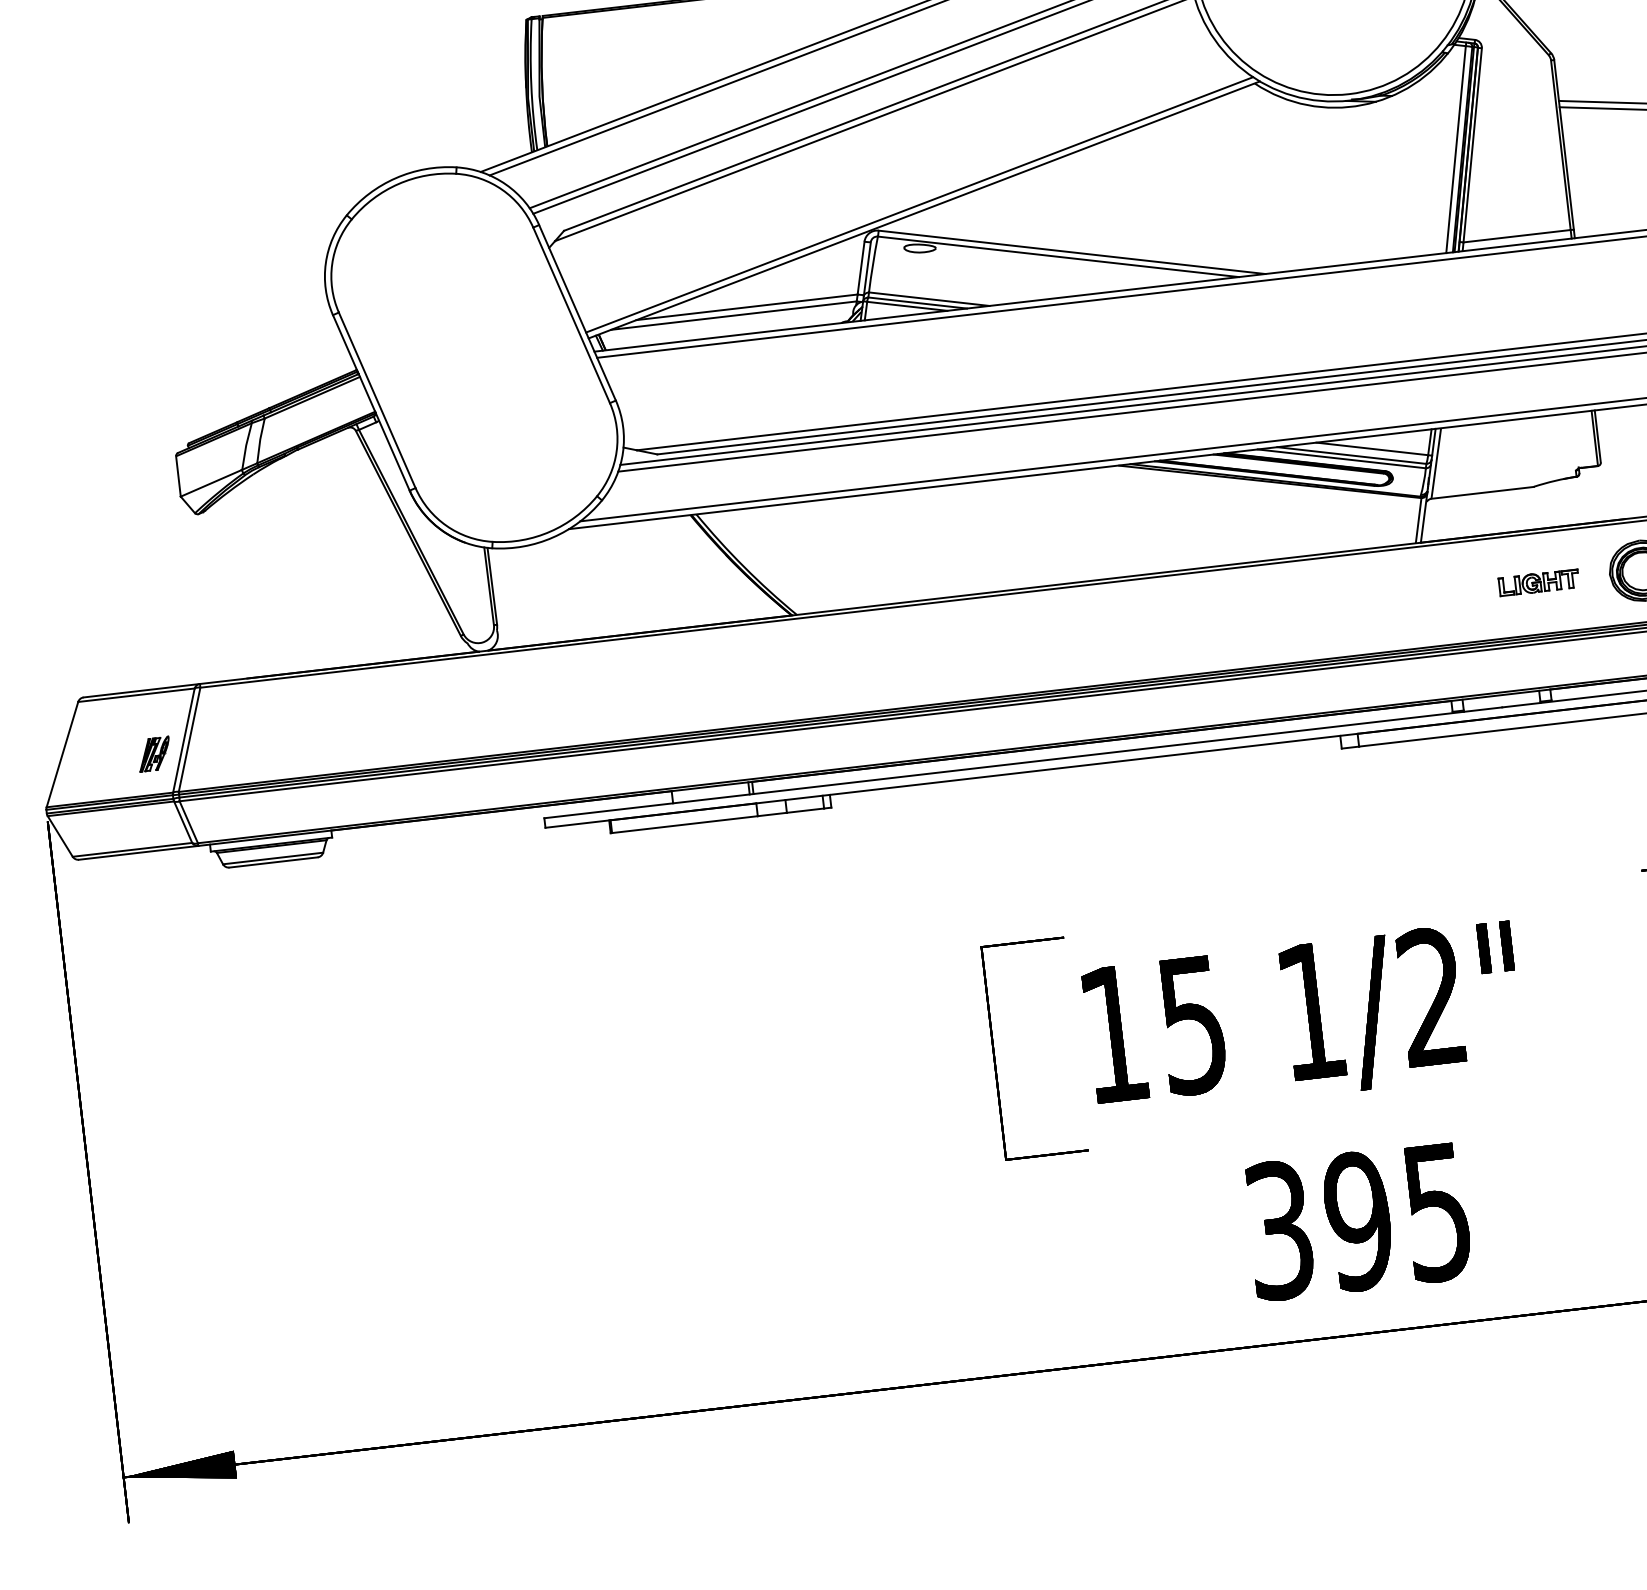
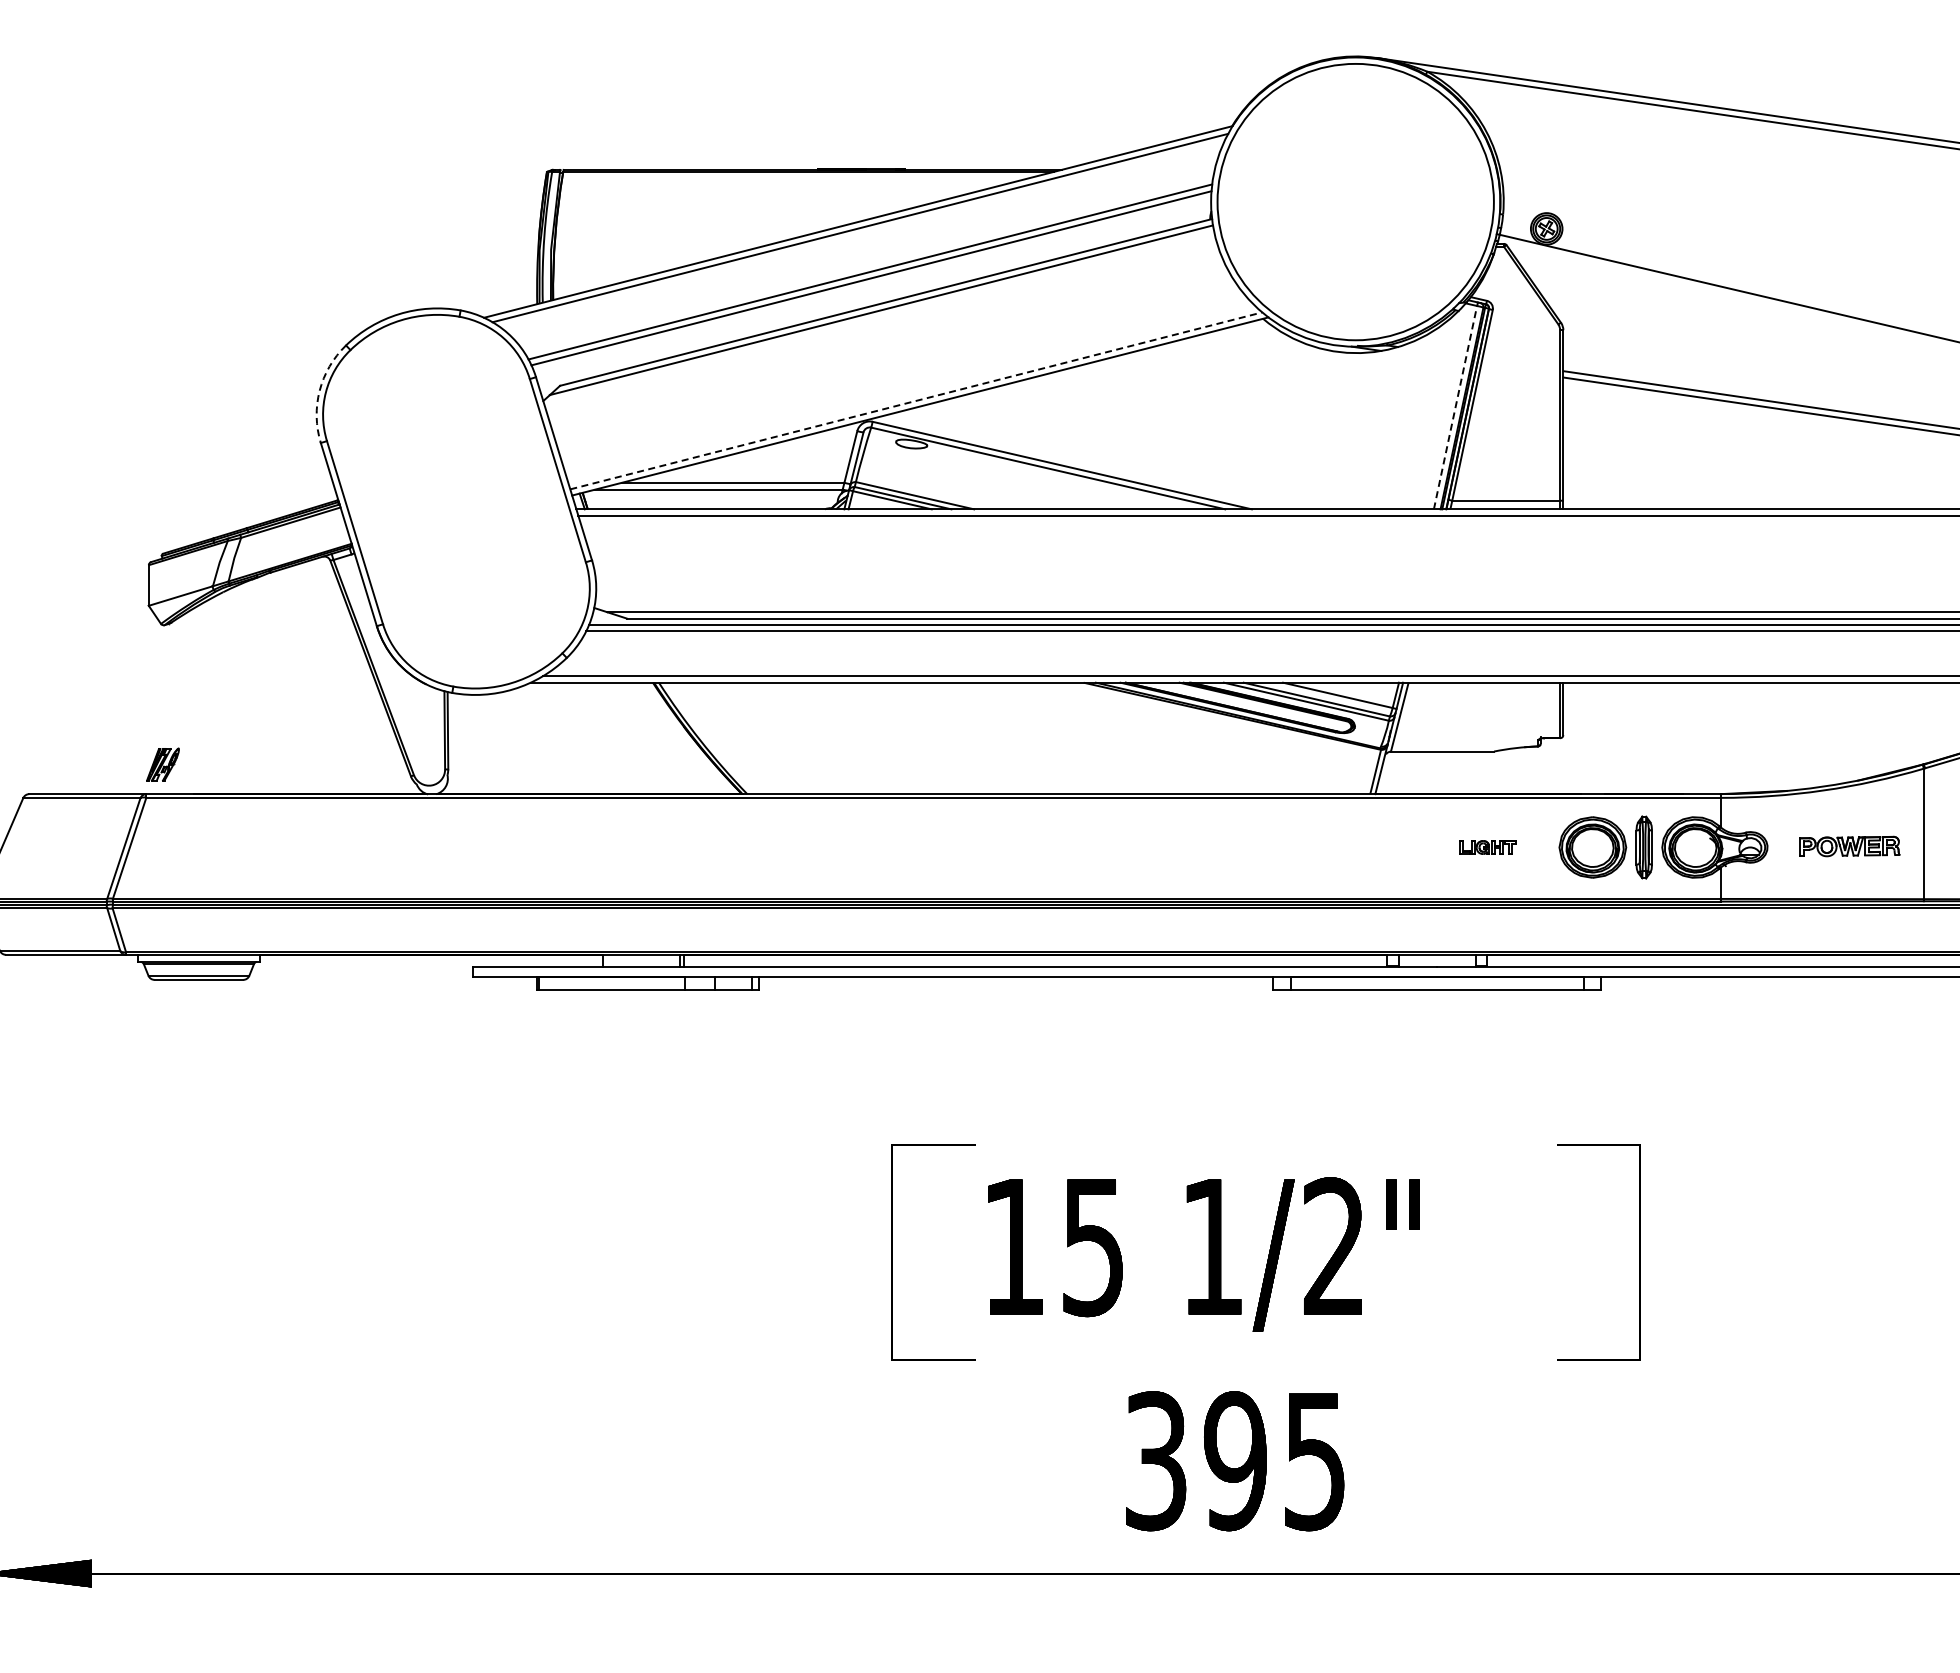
line: (1456, 149) -> (1455, 407), solid -> dashed
line: (919, 204) -> (916, 400), solid -> dashed
arc: (325, 263) -> (319, 390), solid -> dashed
part: (1538, 582) -> (1487, 847), size x0.7
part: (153, 754) -> (162, 764), moved

